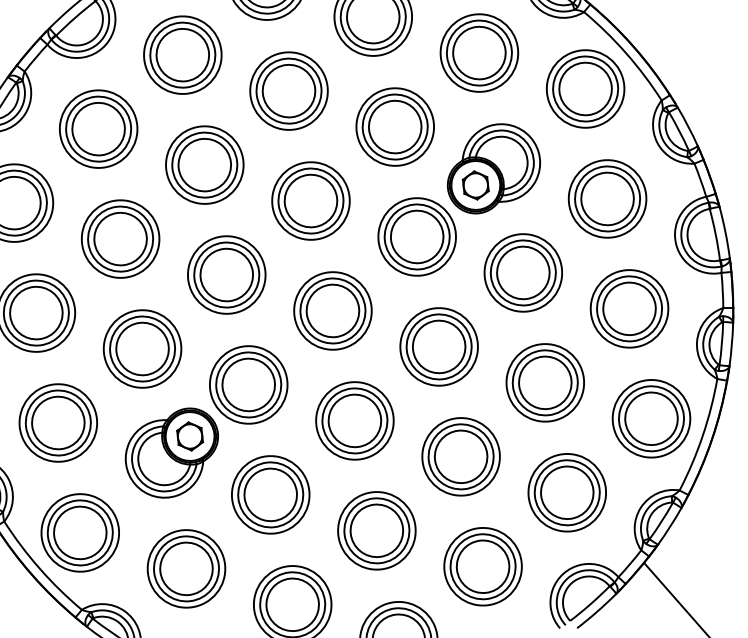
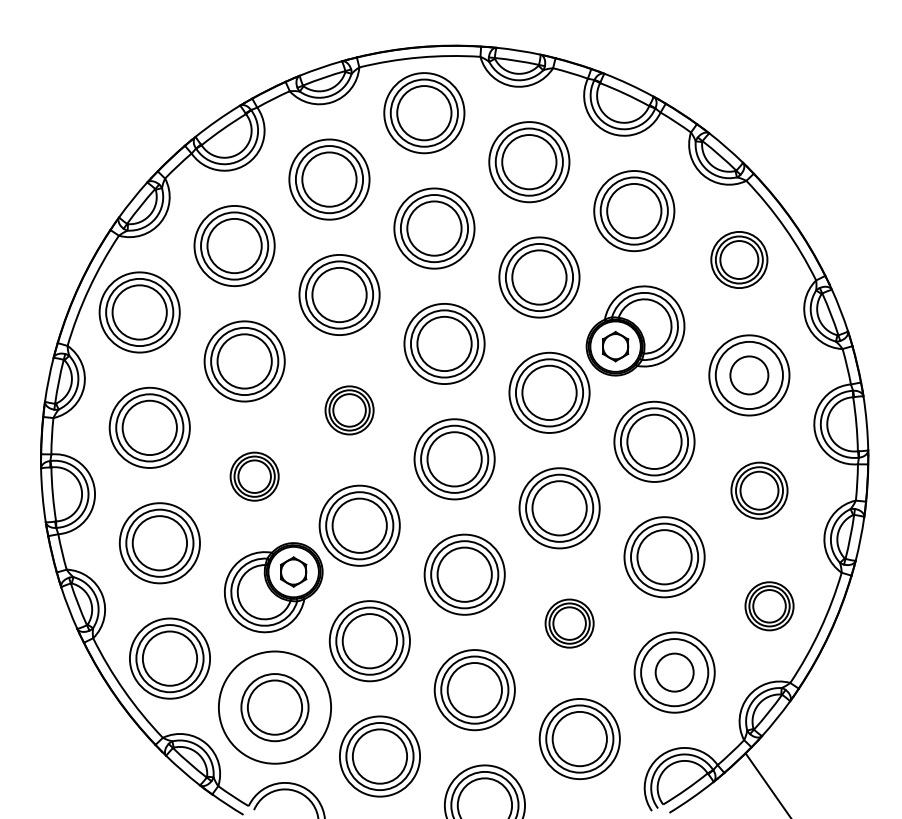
part: (585, 88) -> (739, 259), size x0.7
circle: (607, 199) -> (749, 375), size x0.7
part: (226, 275) -> (349, 410), size x0.6
part: (629, 308) -> (759, 490), size x0.7
part: (142, 348) -> (254, 476), size x0.6
part: (651, 419) -> (769, 606), size x0.6
part: (460, 456) -> (569, 623), size x0.6
circle: (567, 492) -> (674, 672), size x0.7
circle: (186, 568) -> (274, 707), size x1.4

